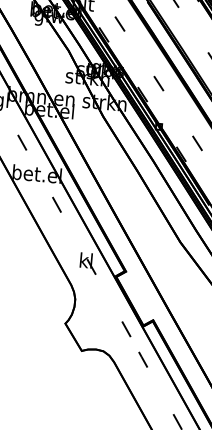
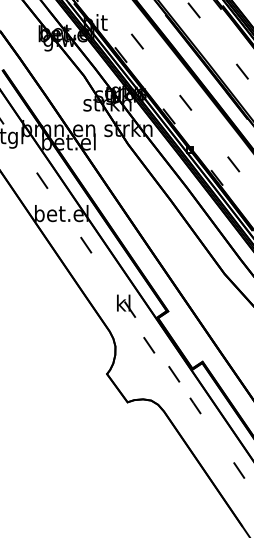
line: (106, 301) -> (149, 345), added

